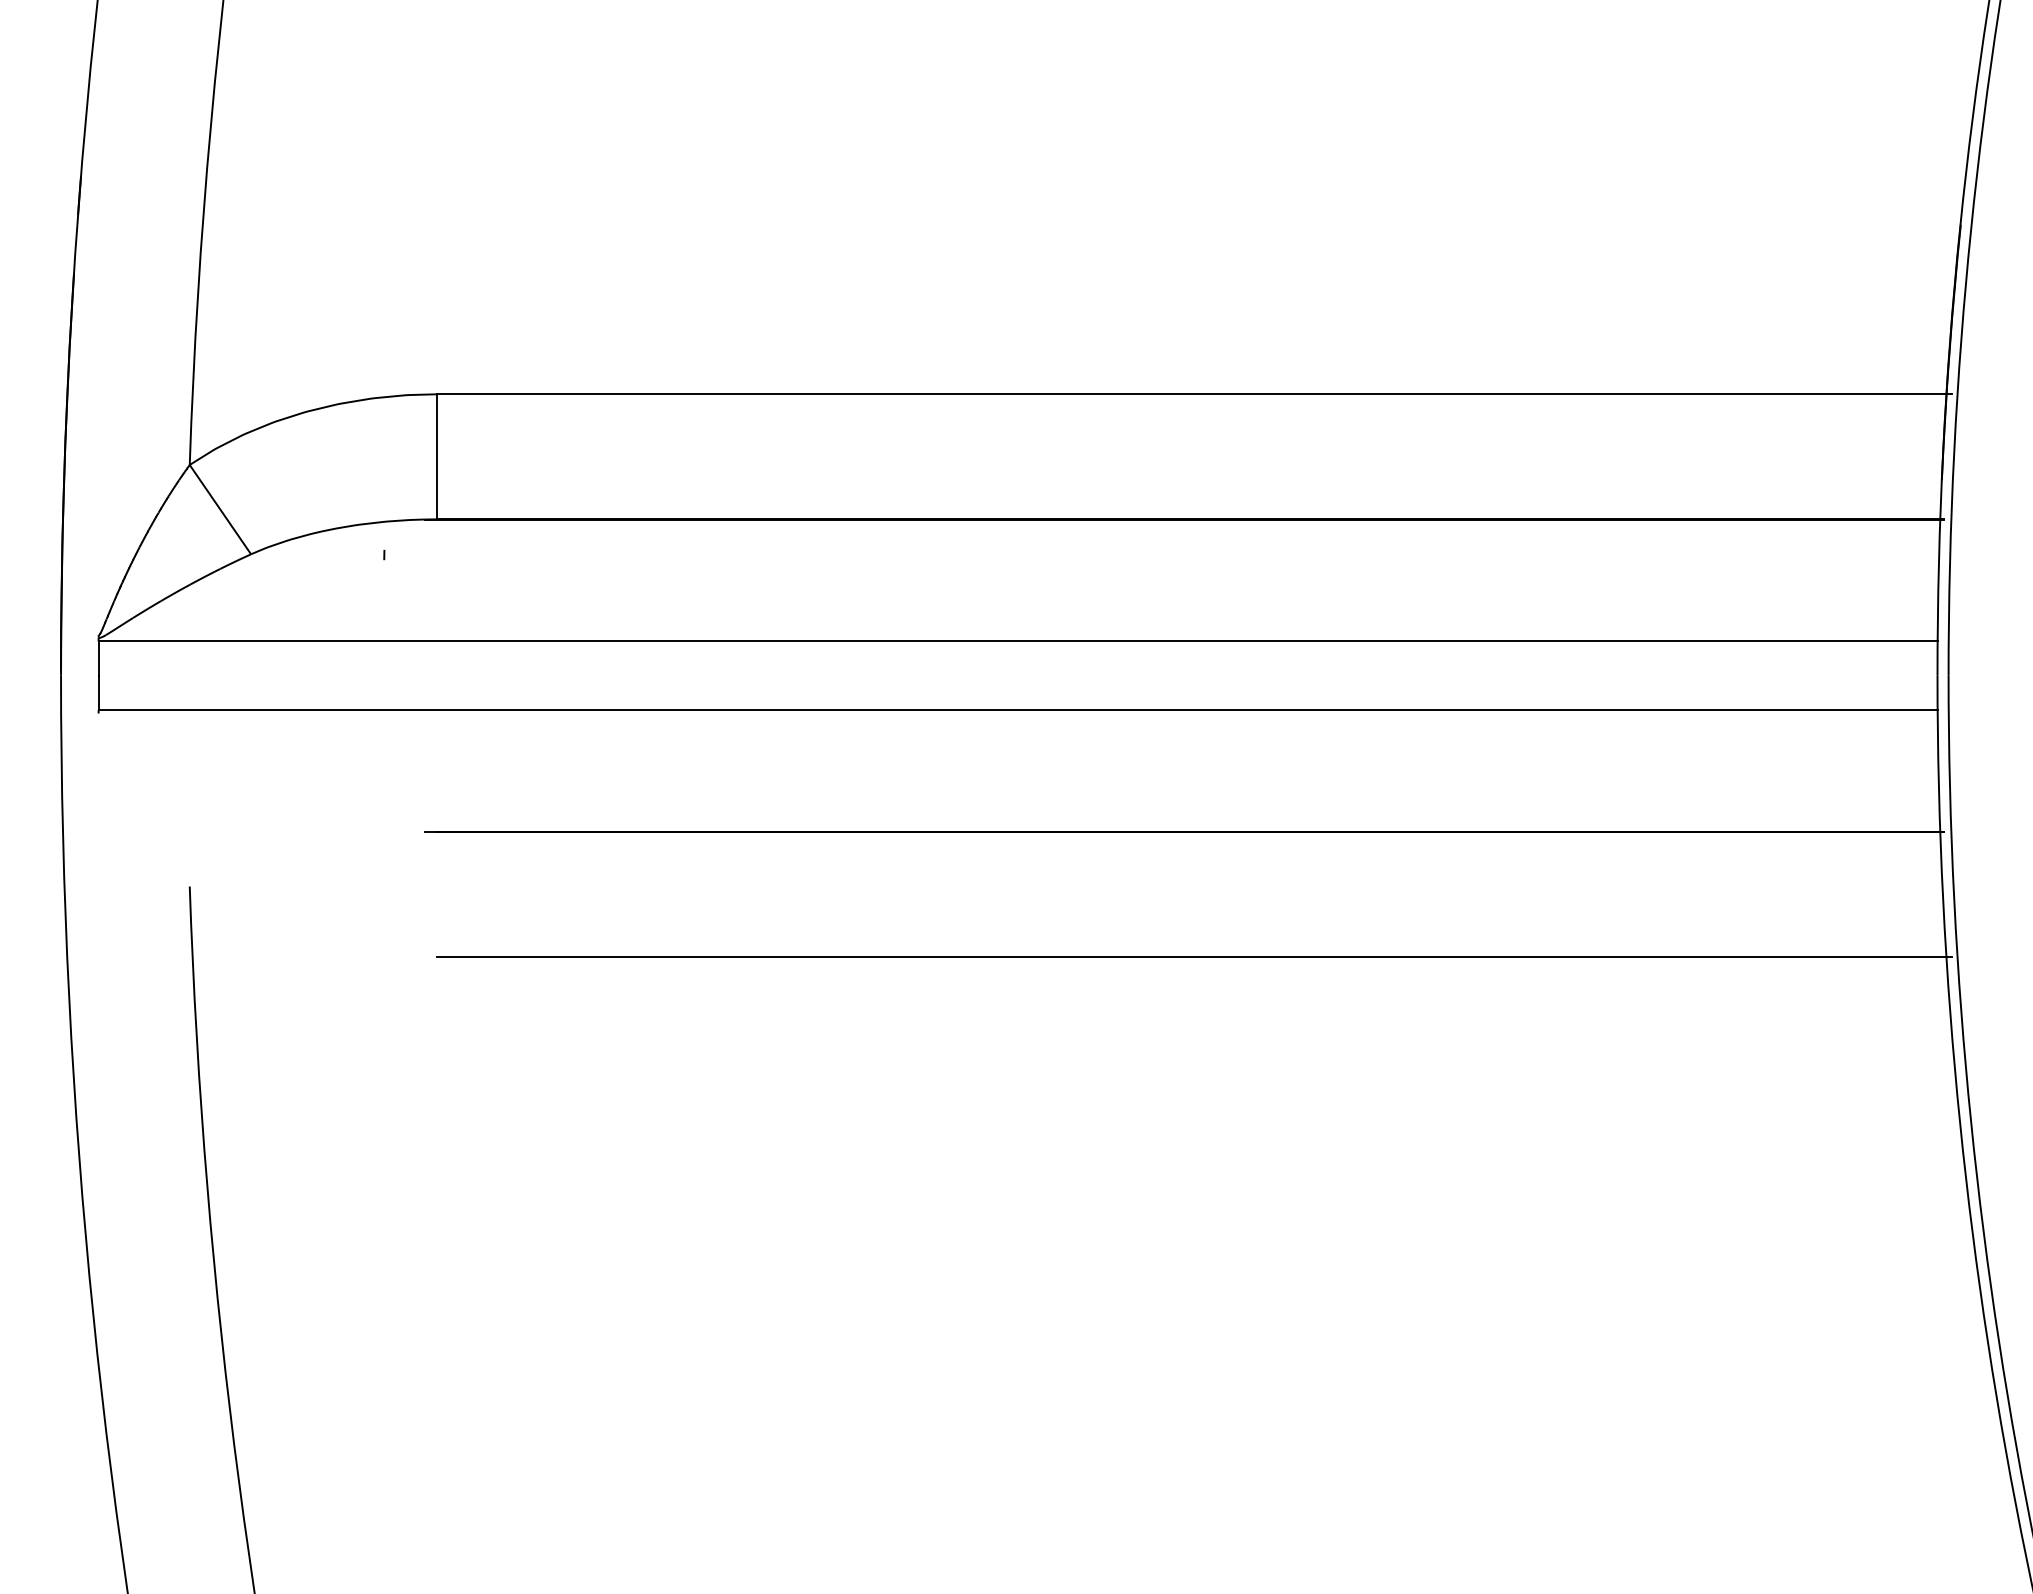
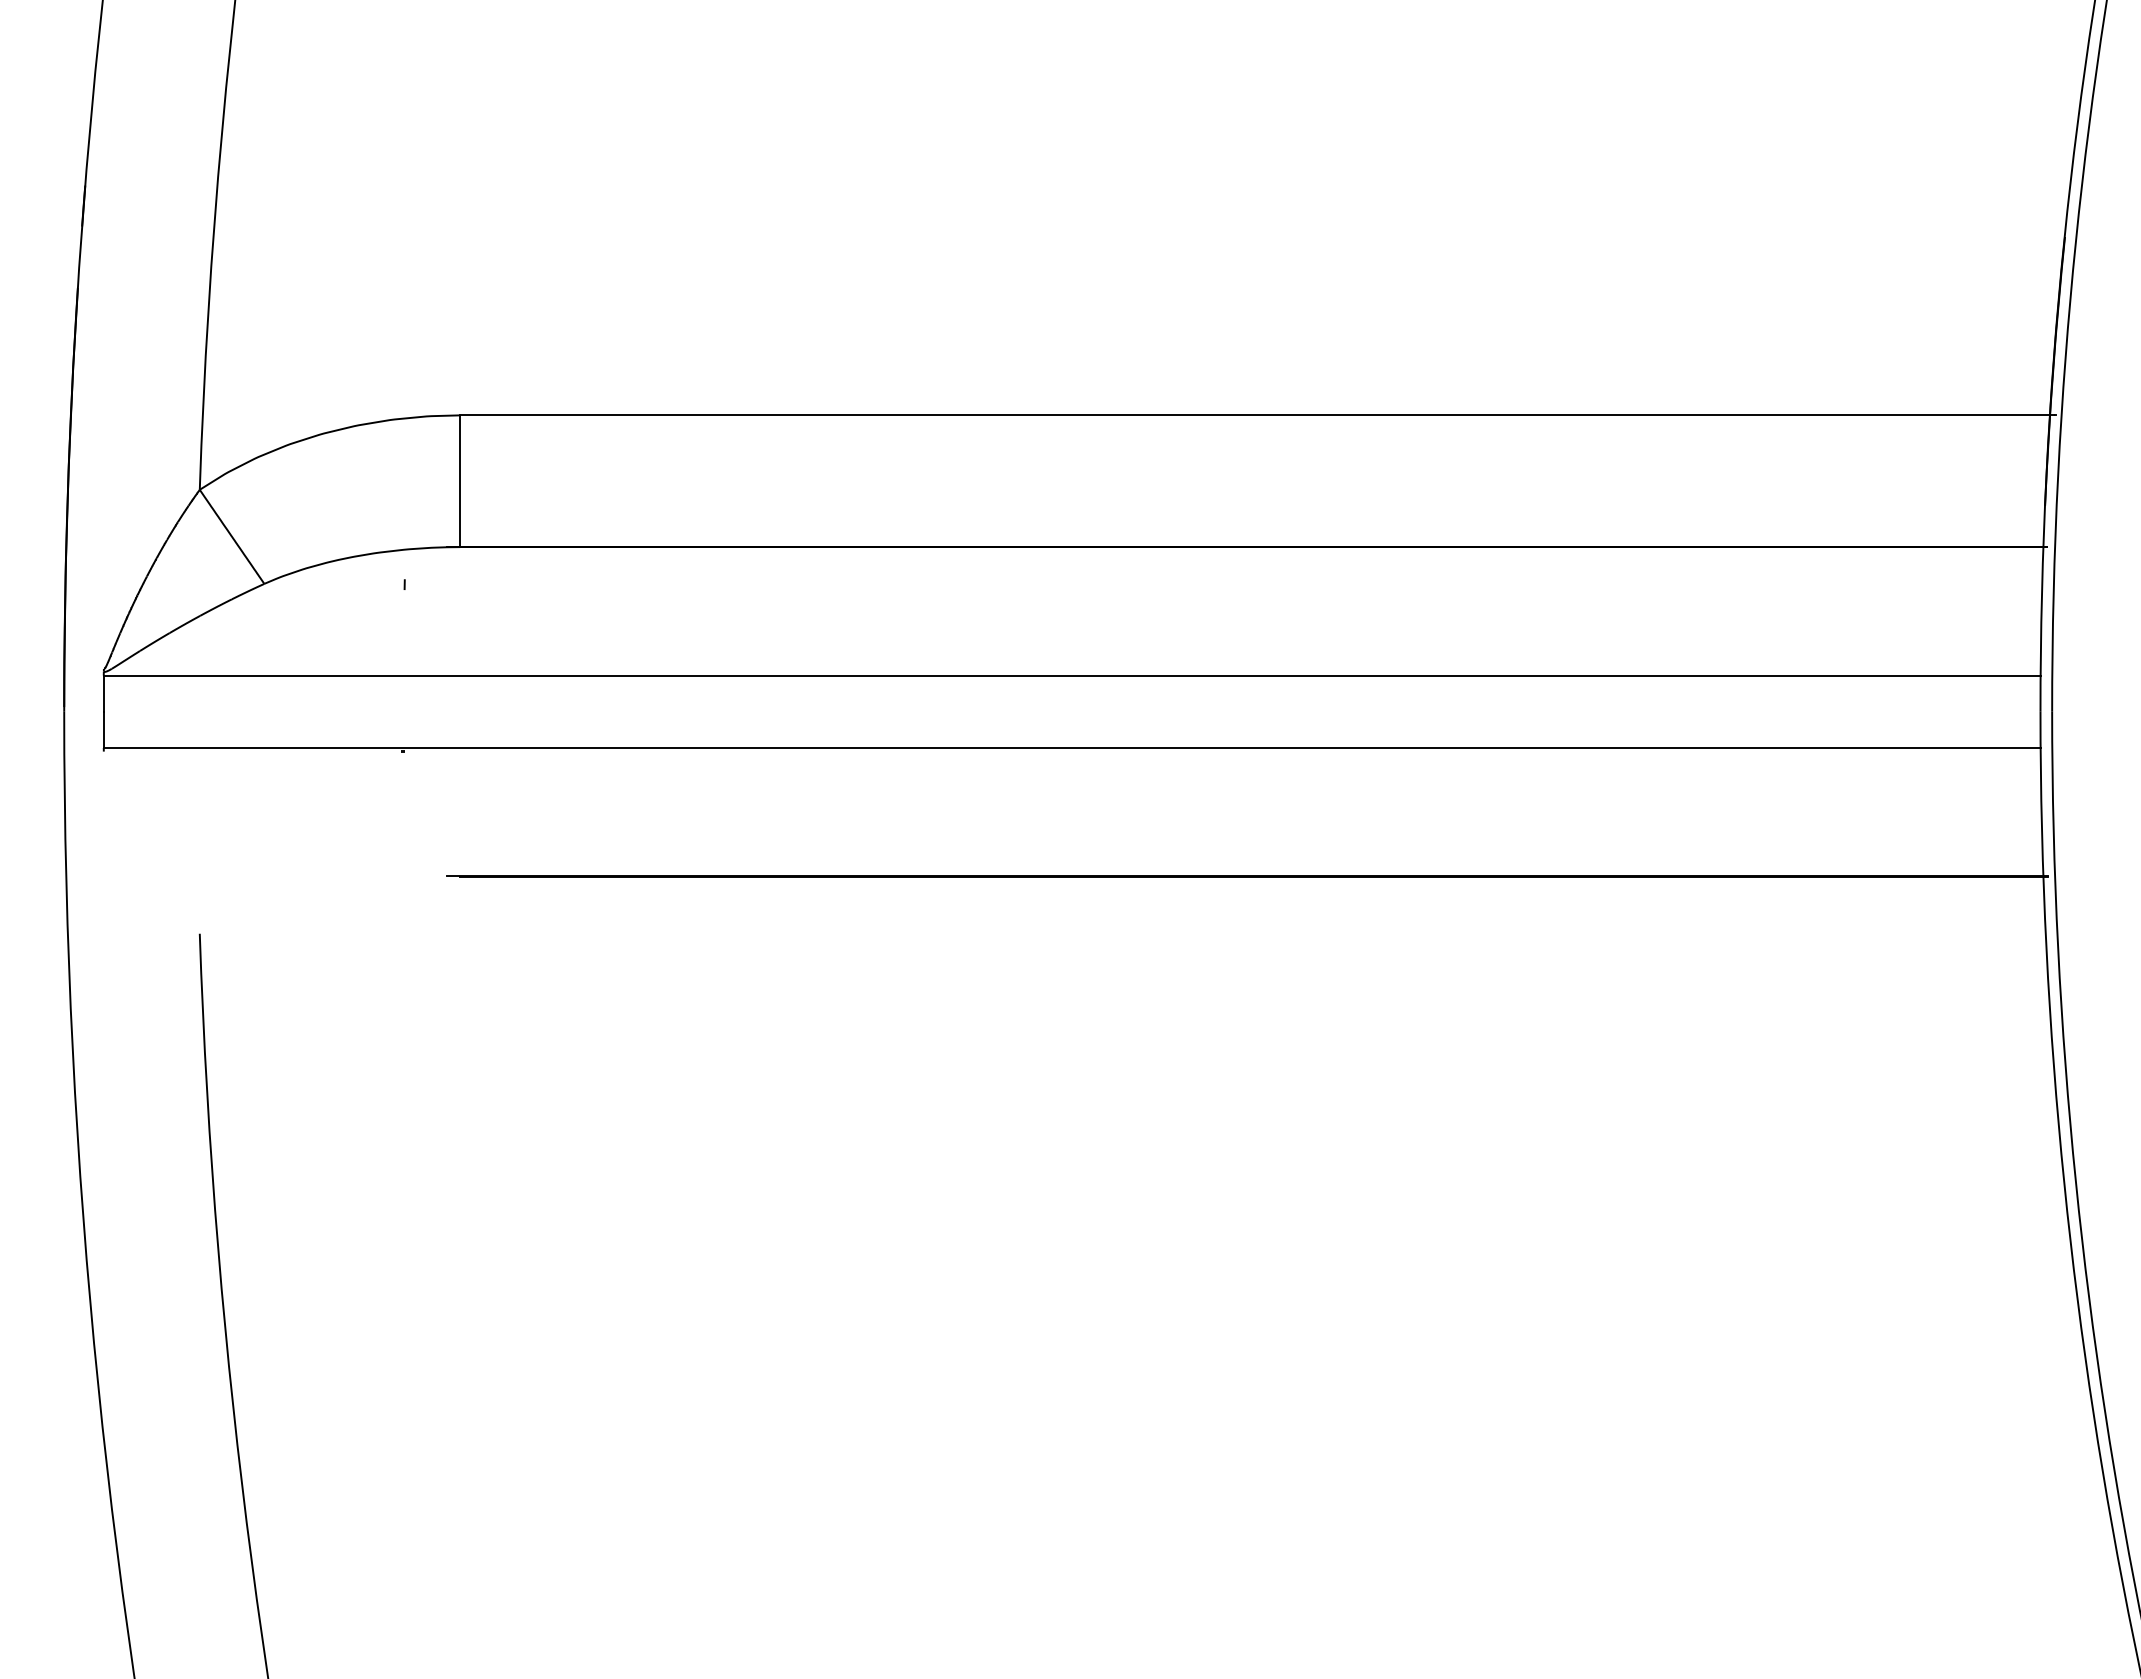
line: (1194, 957) -> (1257, 1008), removed

